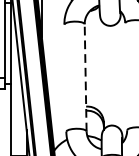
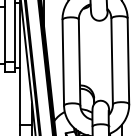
line: (85, 76) -> (79, 61), dashed -> solid
line: (125, 76) -> (111, 61), added
line: (65, 77) -> (63, 62), added

